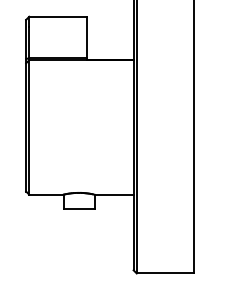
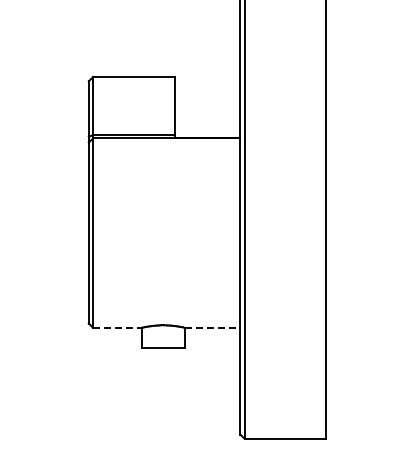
line: (46, 194) -> (117, 327), solid -> dashed
line: (113, 194) -> (212, 327), solid -> dashed

